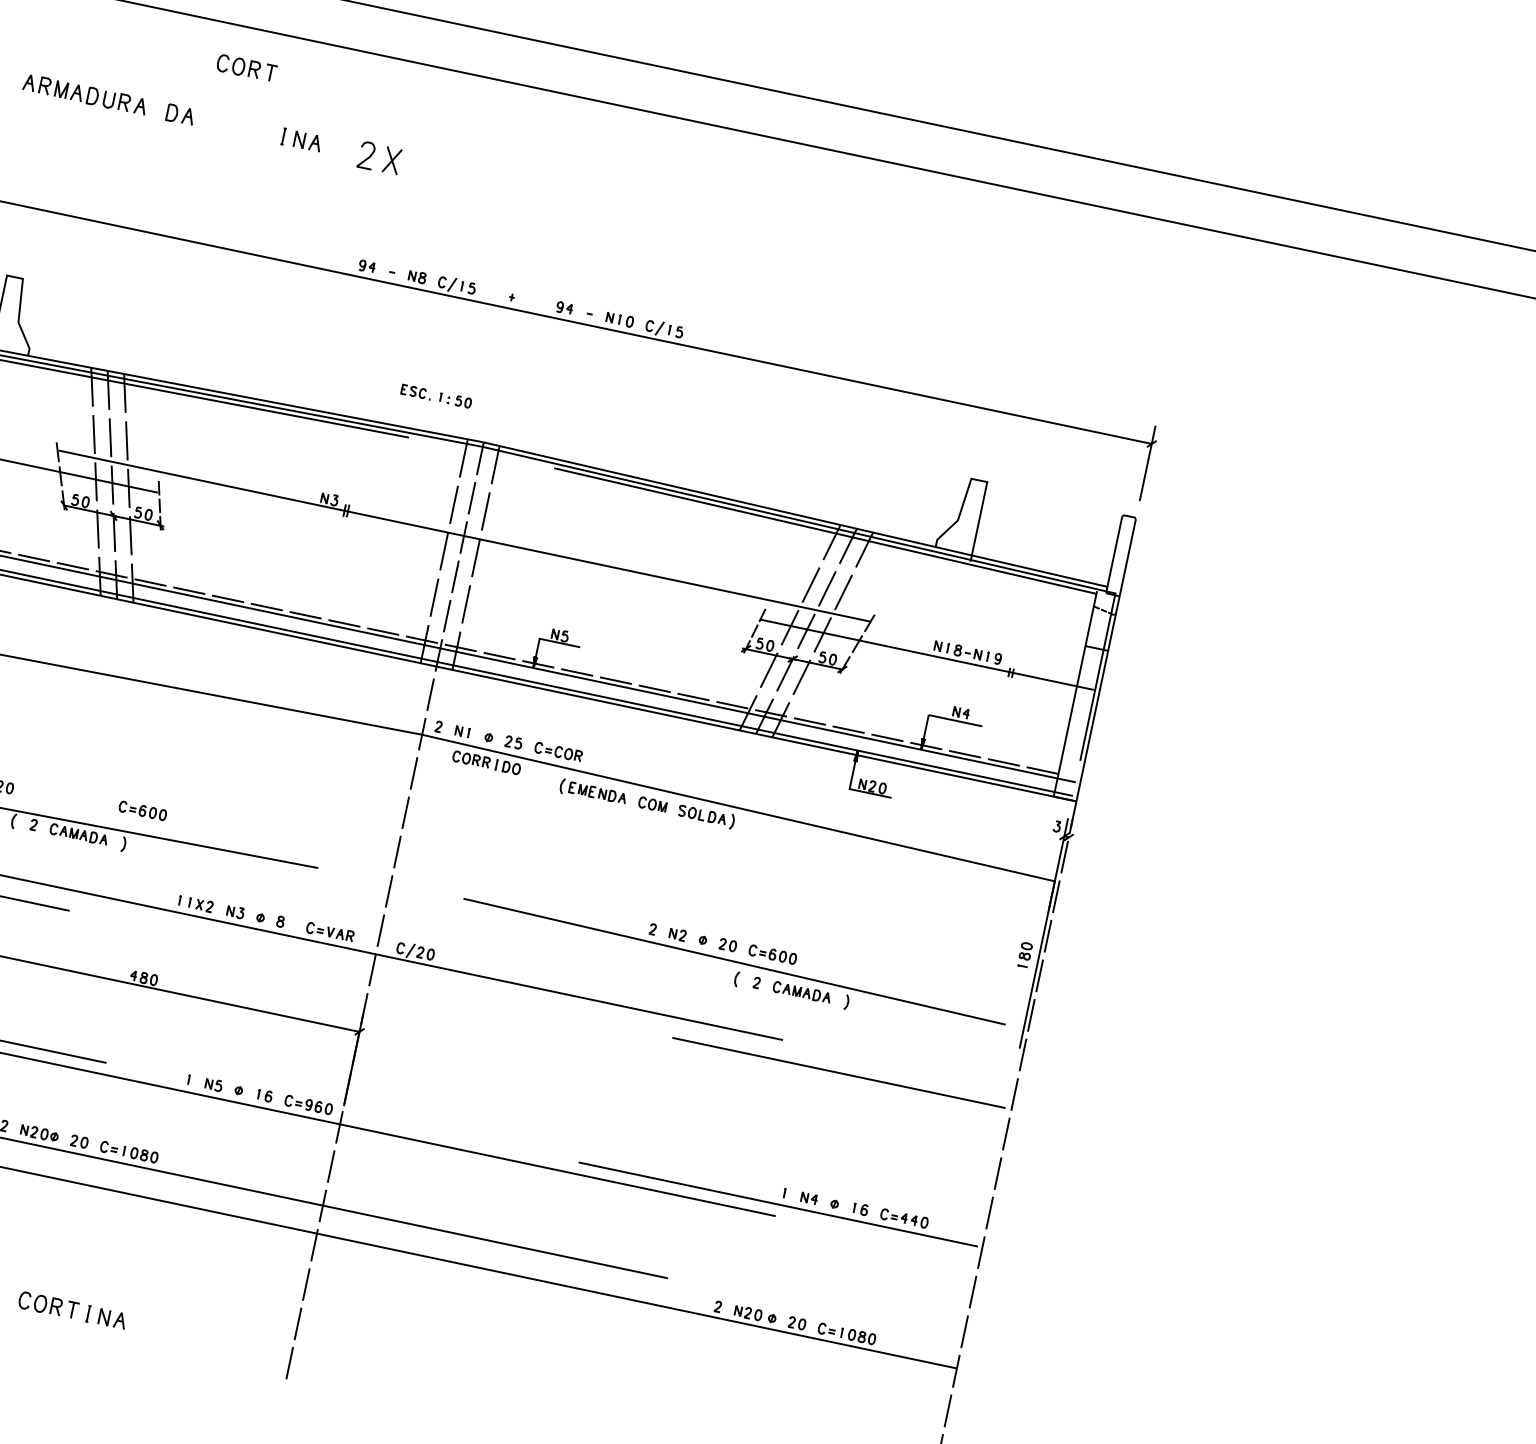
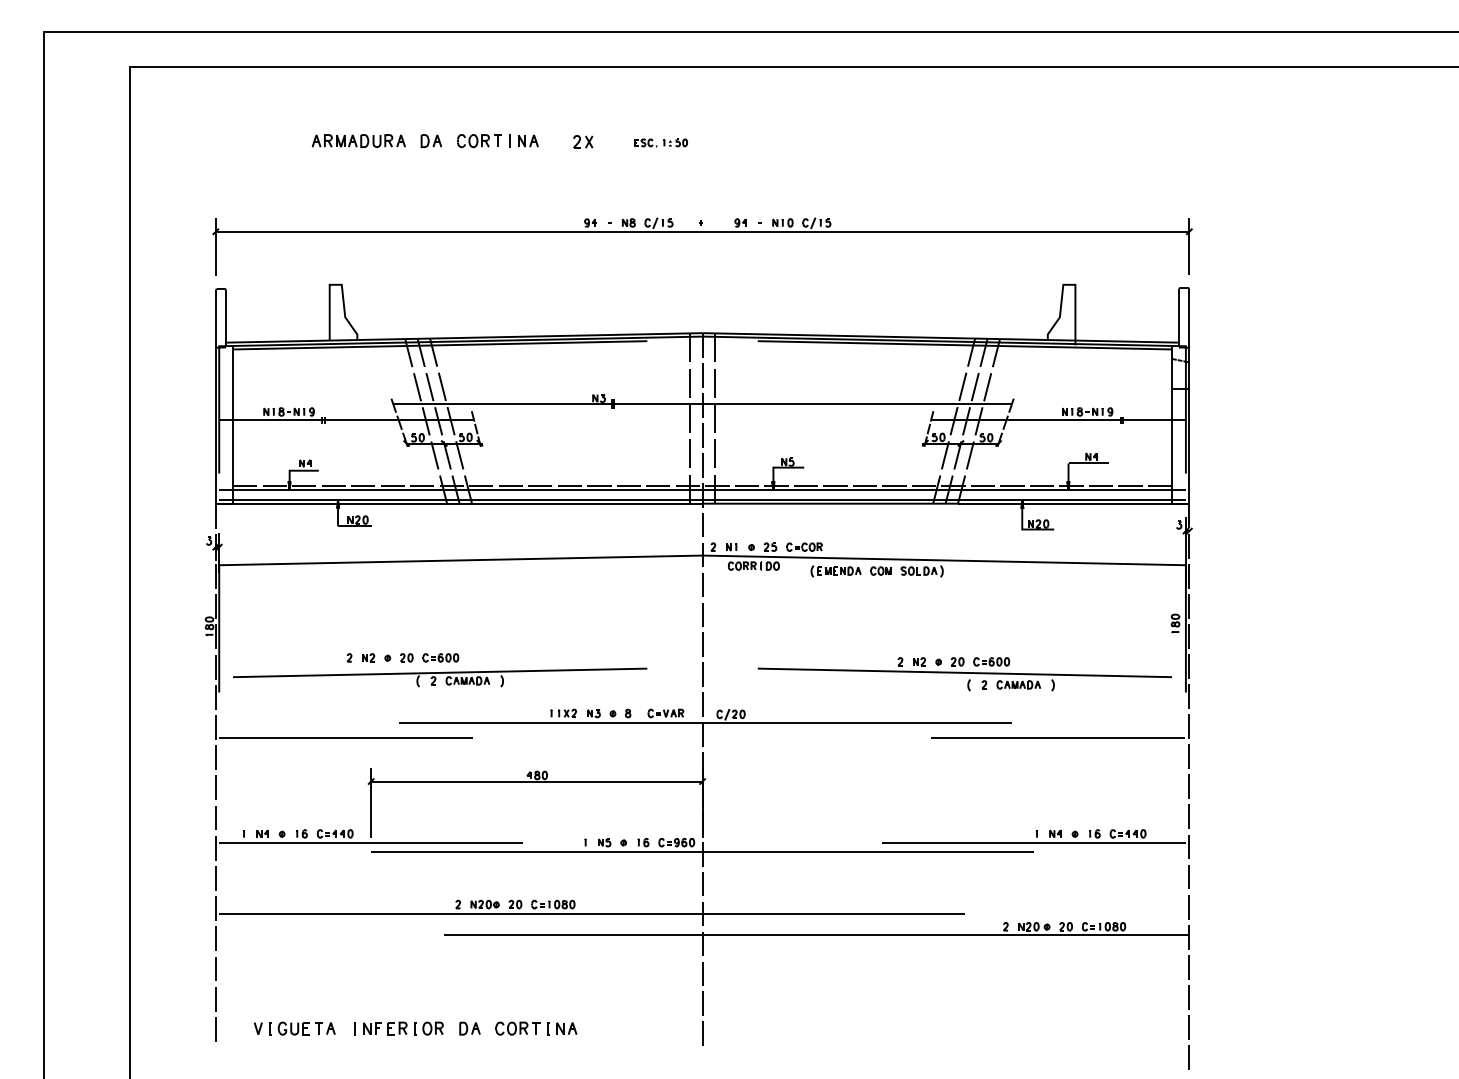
part: (246, 67) -> (479, 140), moved
part: (380, 157) -> (583, 141), size x0.62
part: (435, 395) -> (660, 142), moved
part: (142, 810) -> (440, 657), moved

